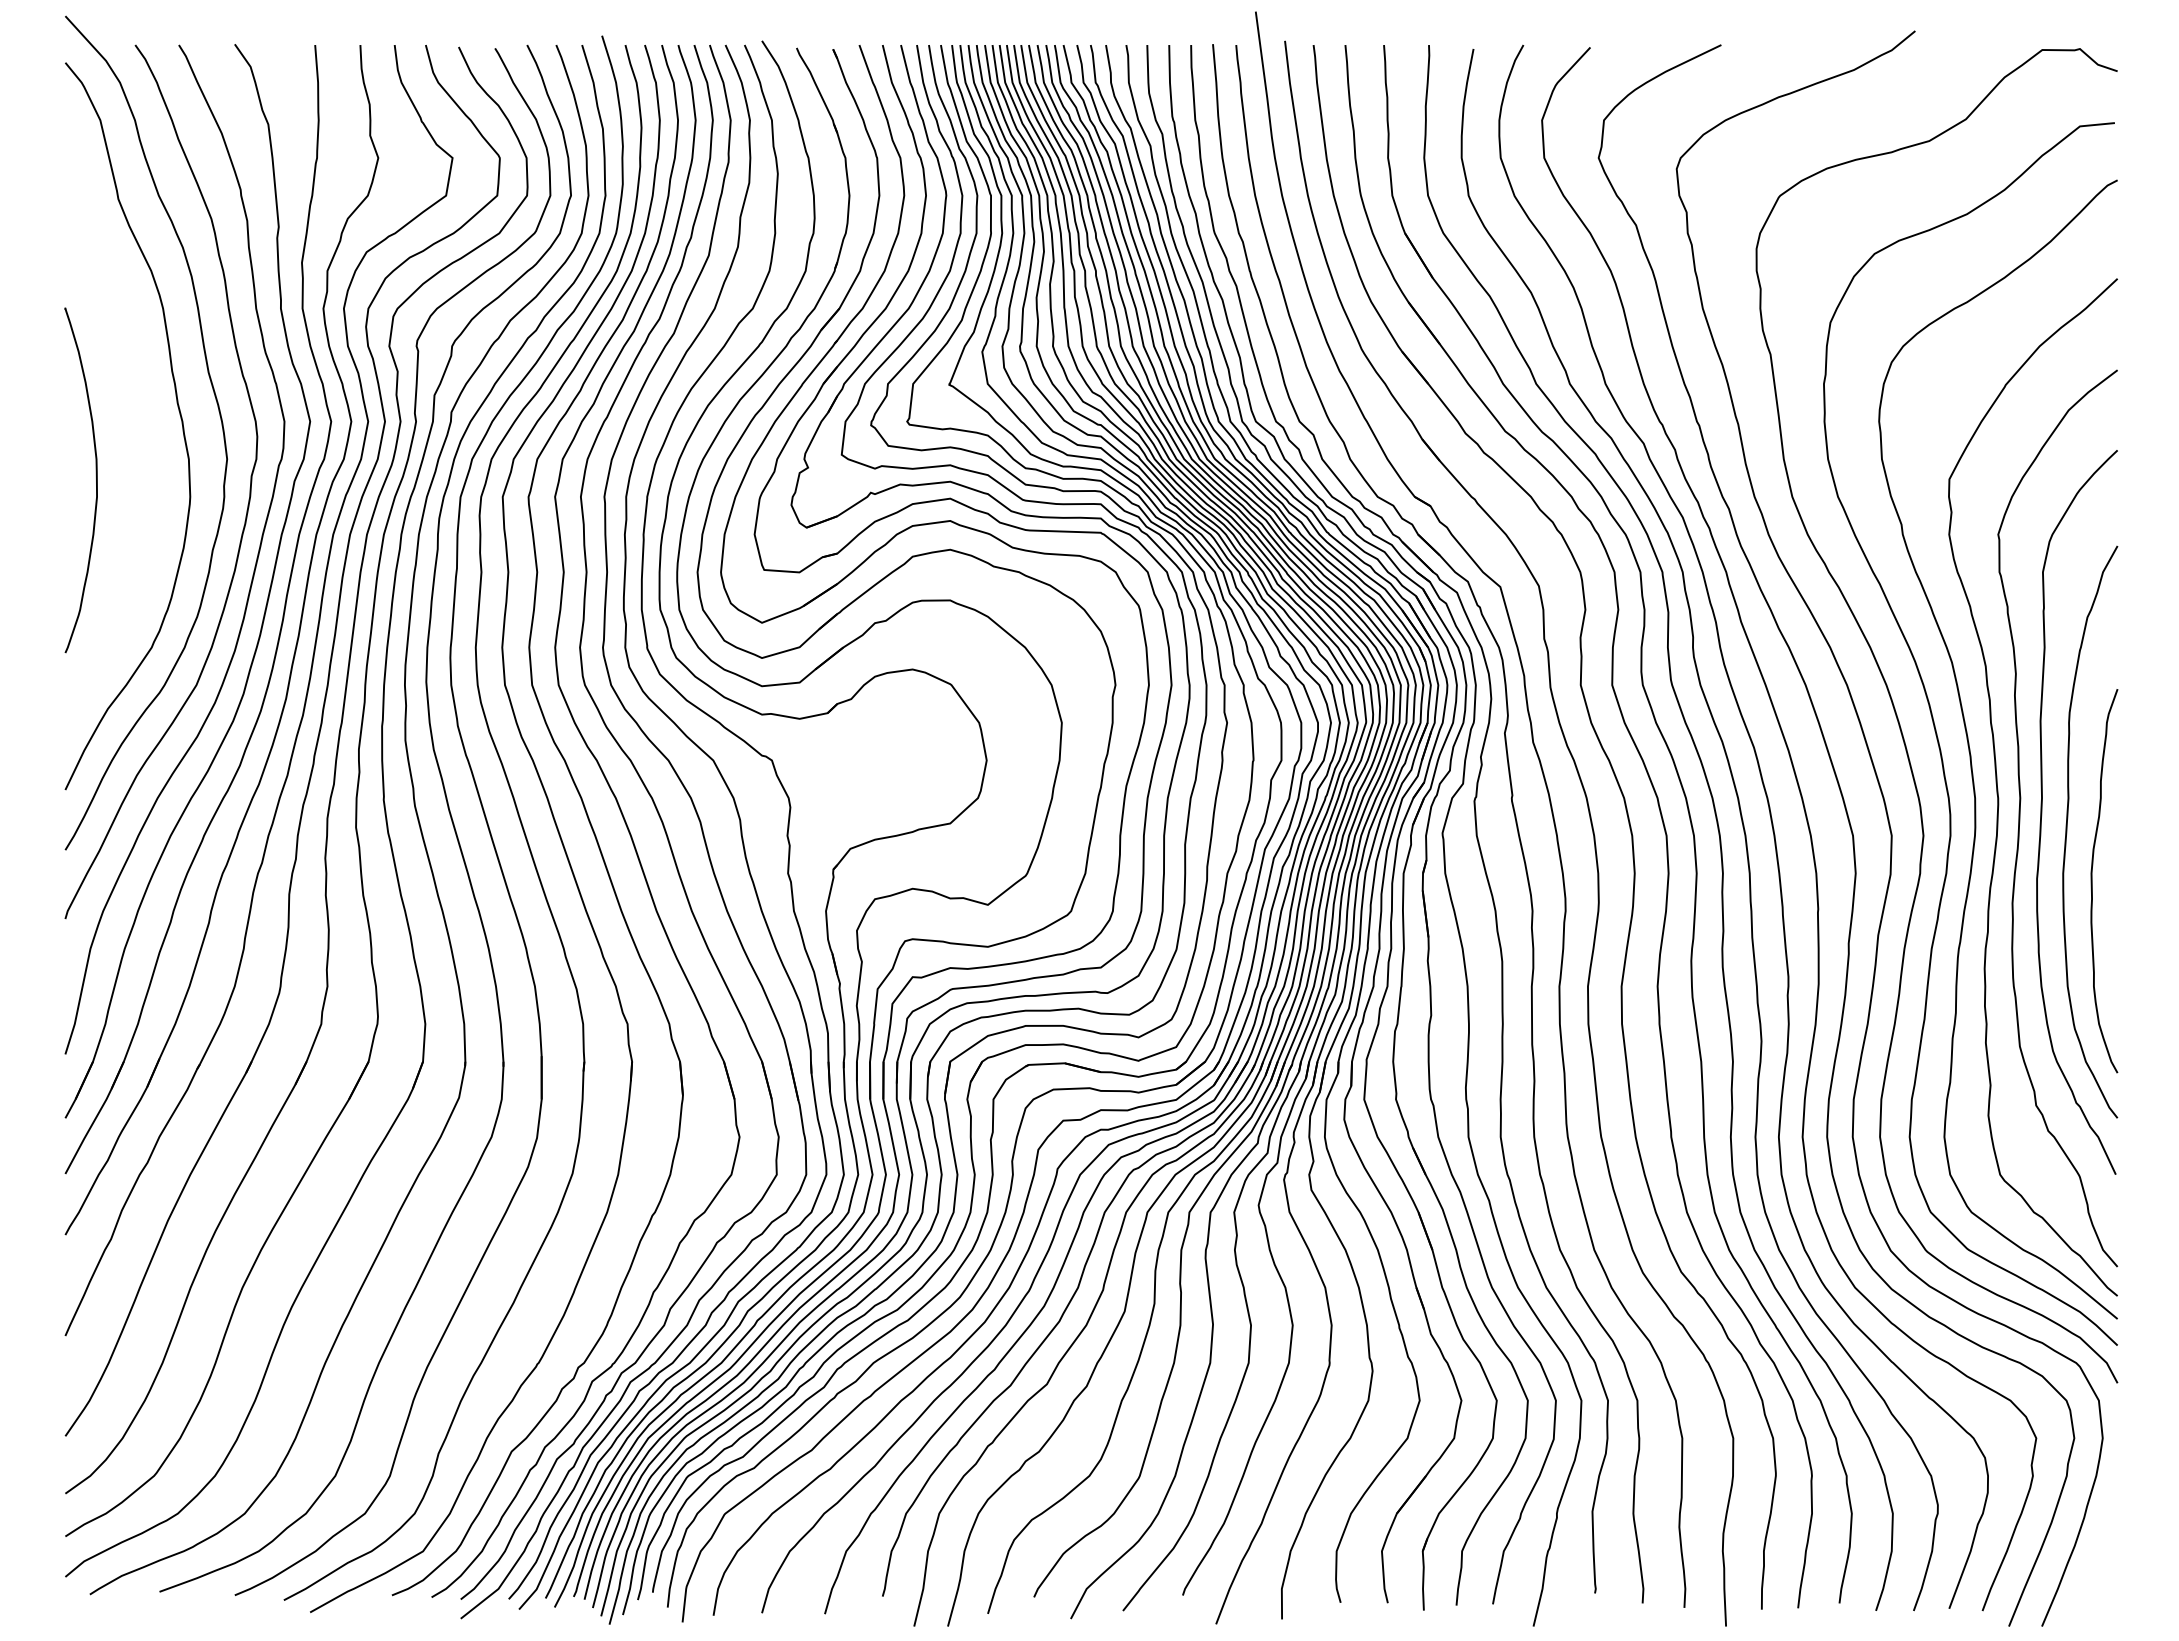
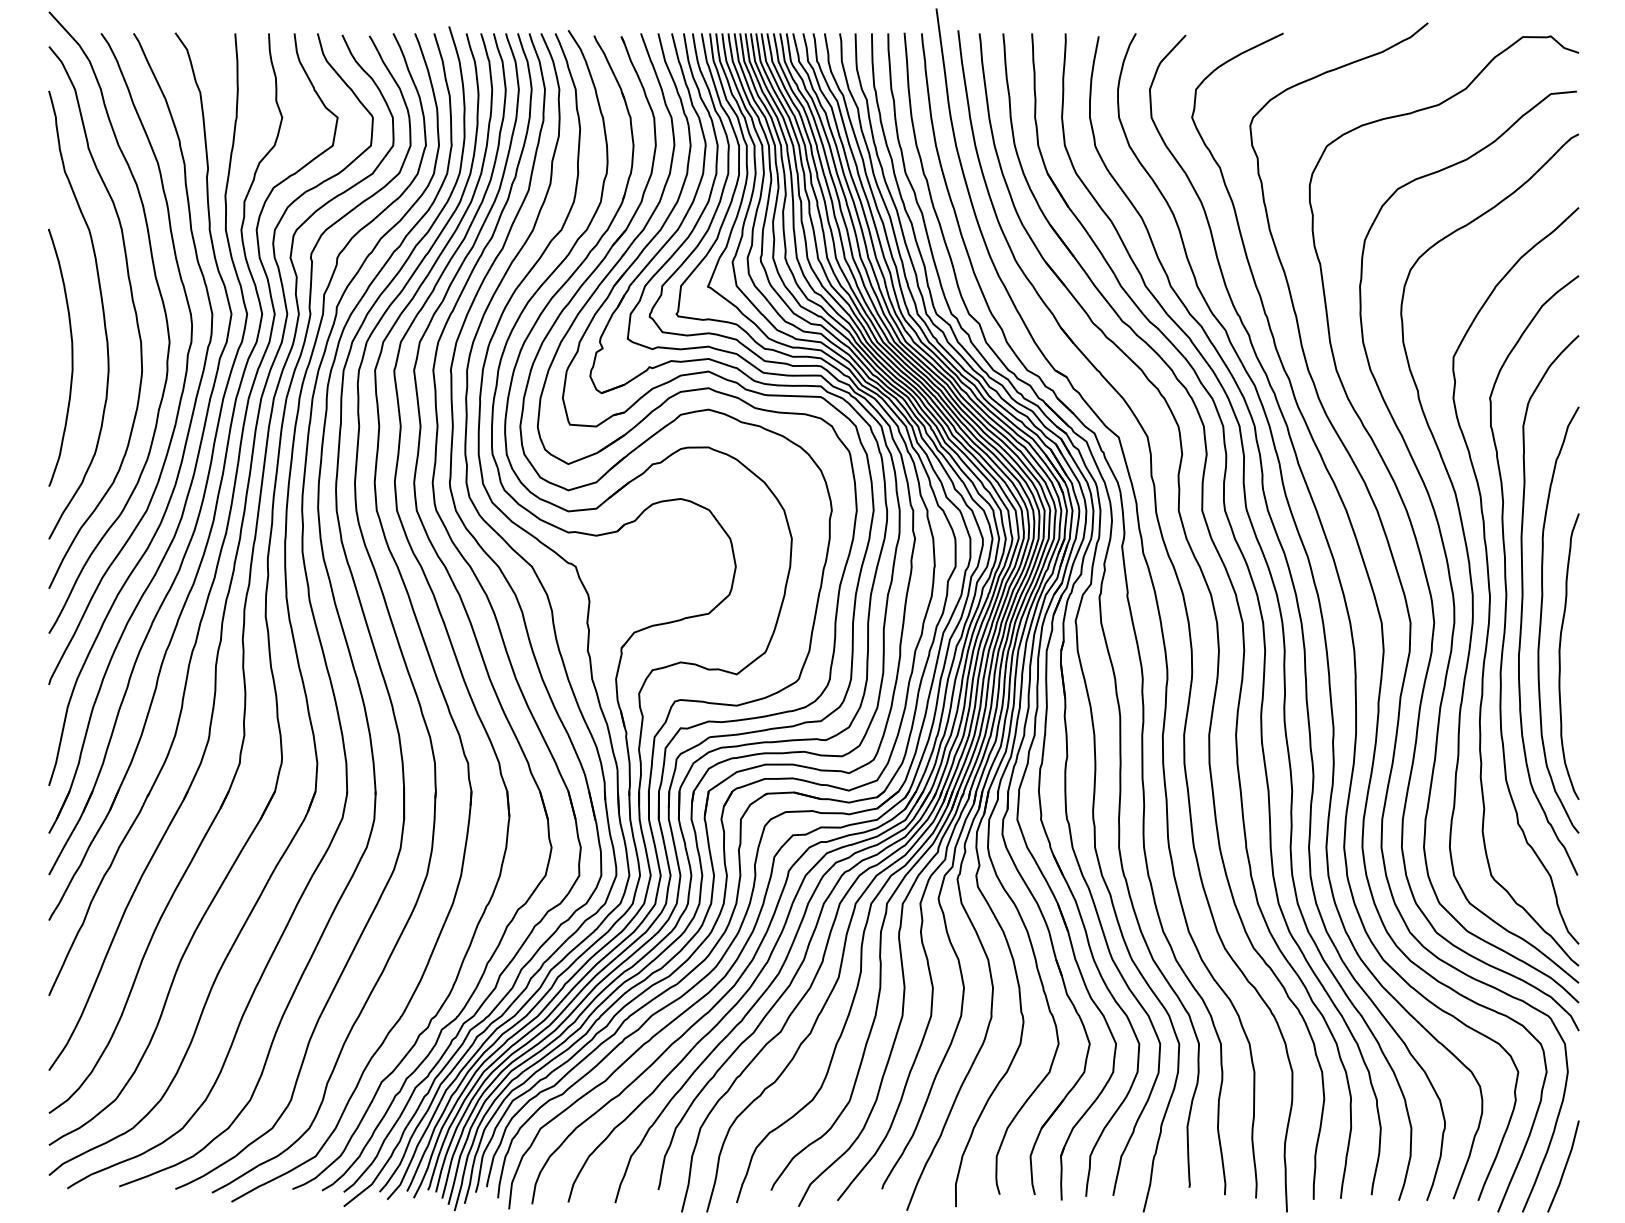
curve: (137, 419) -> (102, 312), added
line: (2098, 1565) -> (1564, 1166), added

